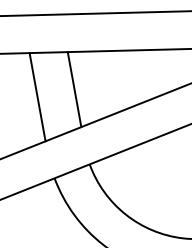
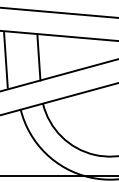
line: (36, 97) -> (5, 60), moved

